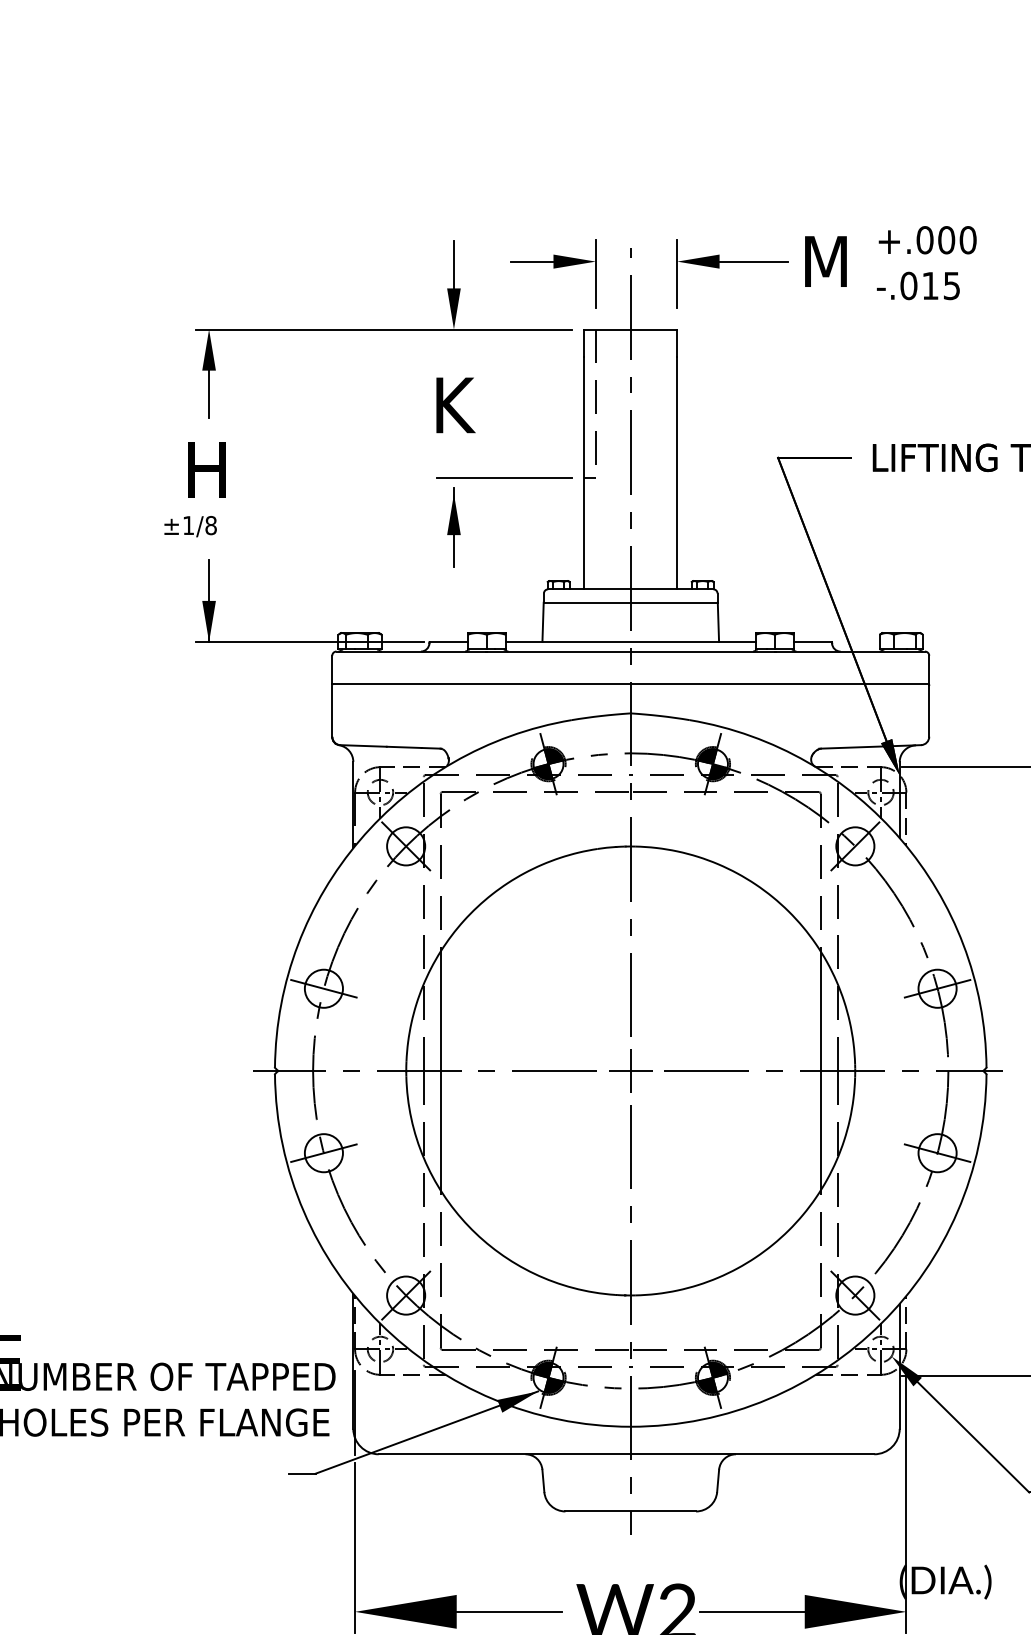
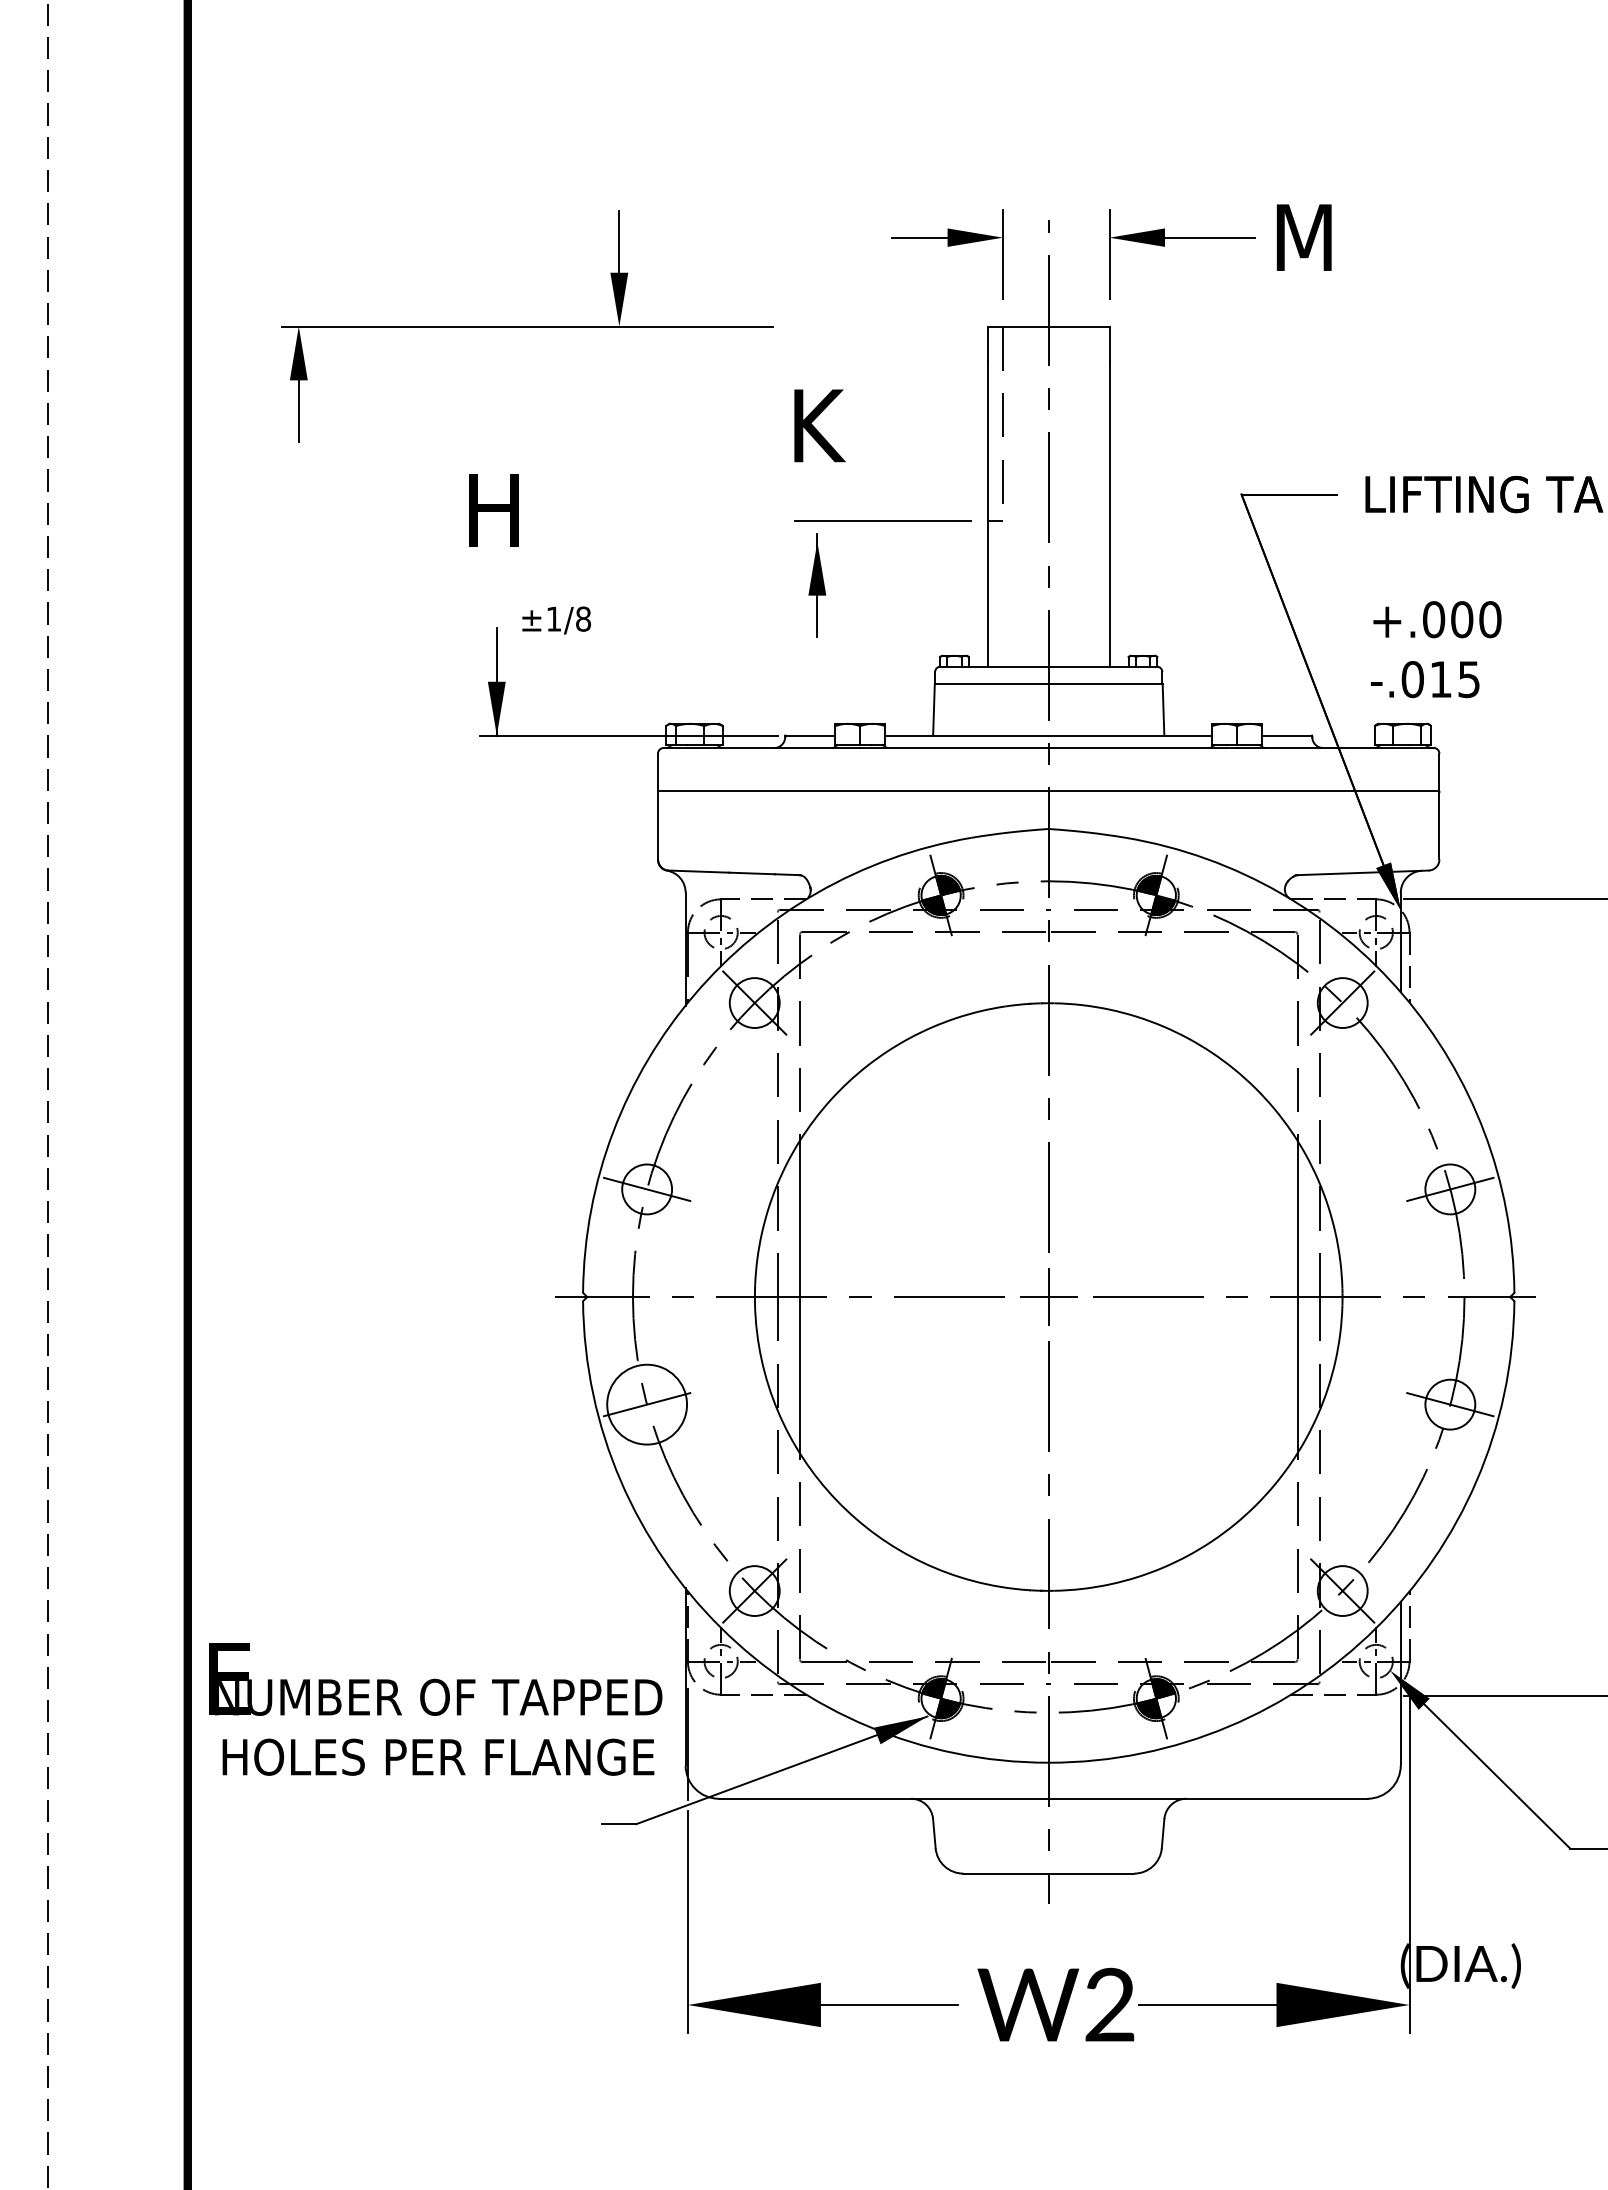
text: (927, 263) -> (1436, 649), moved
part: (383, 329) -> (527, 326), moved
text: (190, 526) -> (556, 620), moved
circle: (324, 1153) -> (647, 1404), size x1.6

